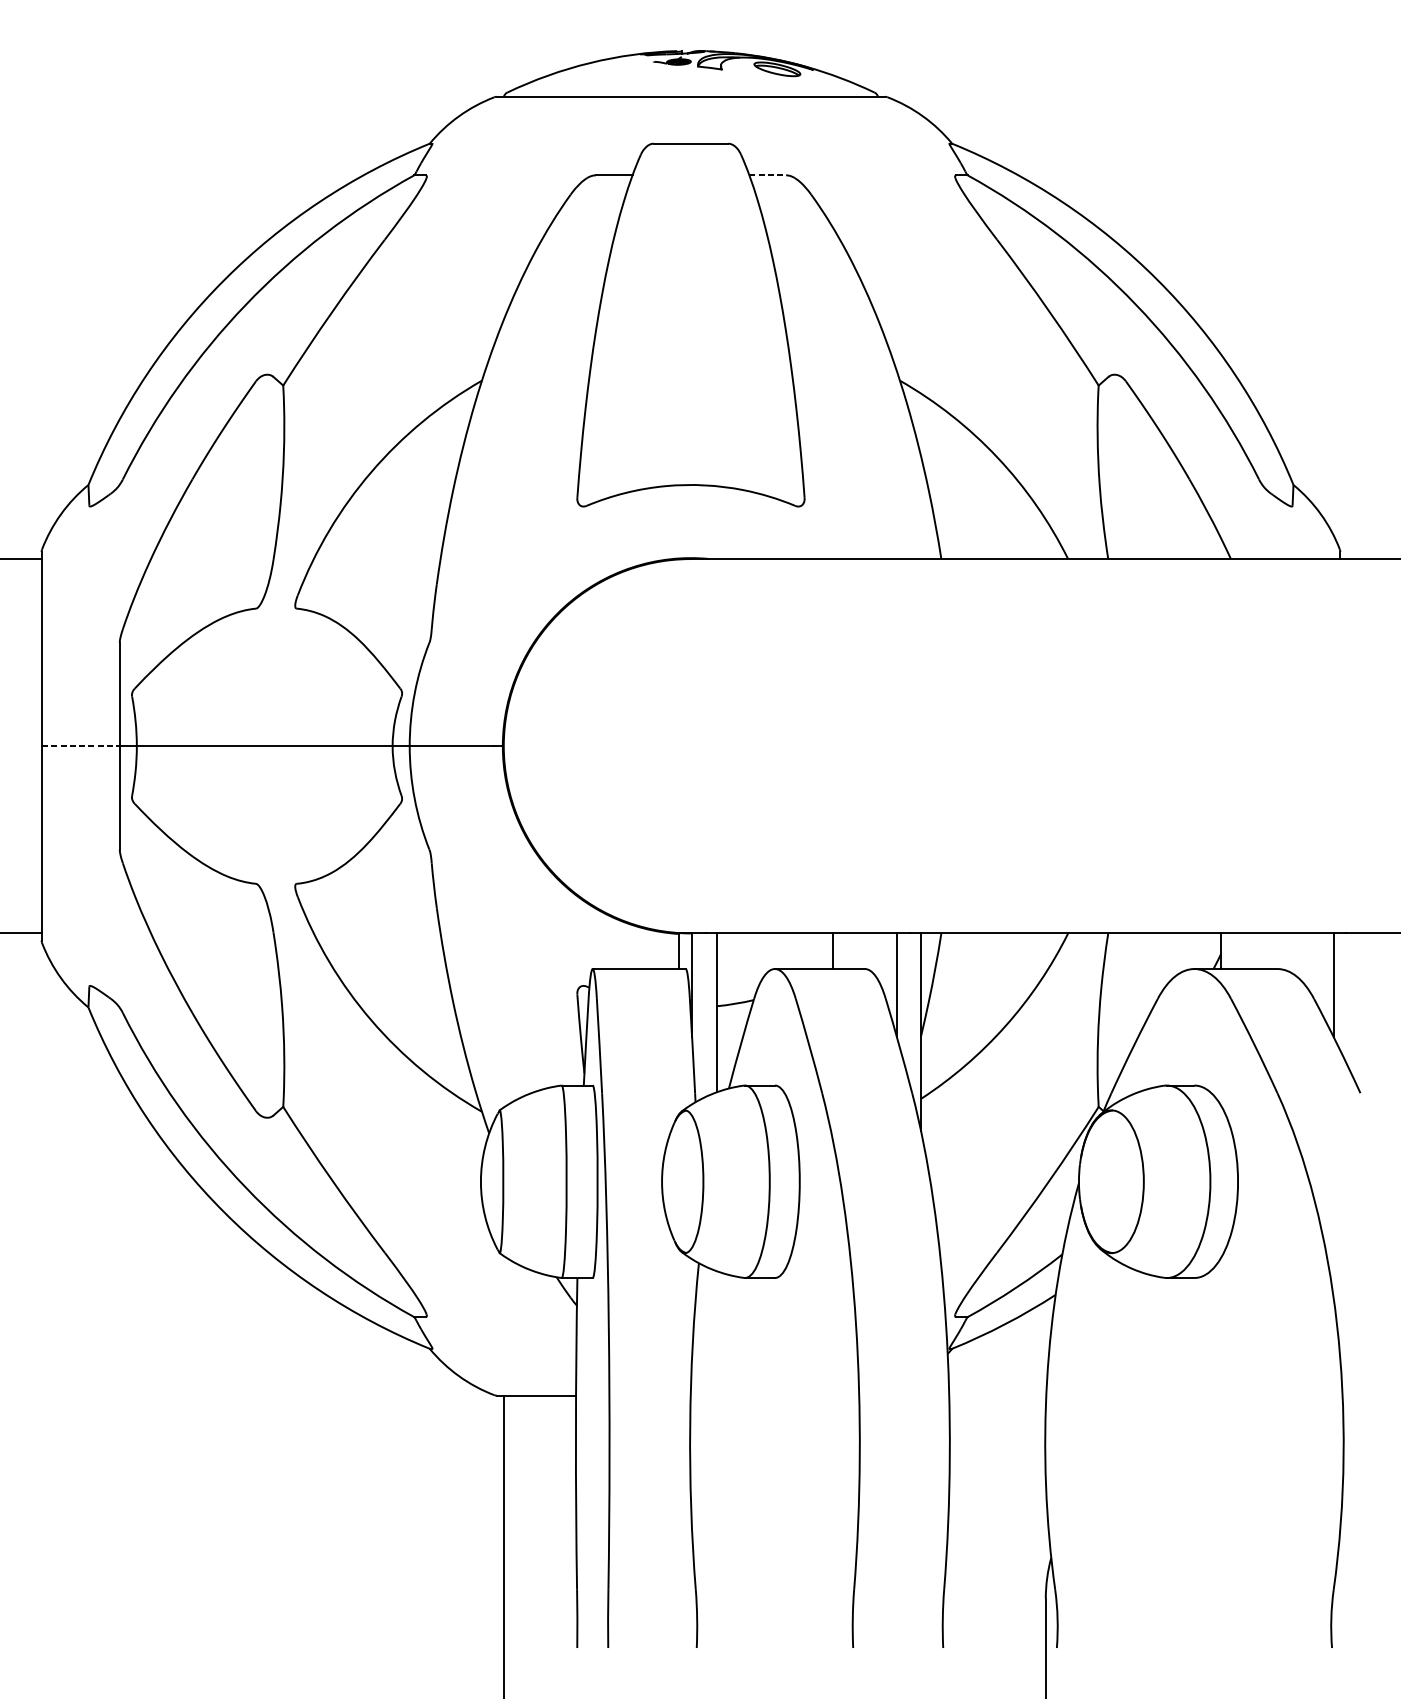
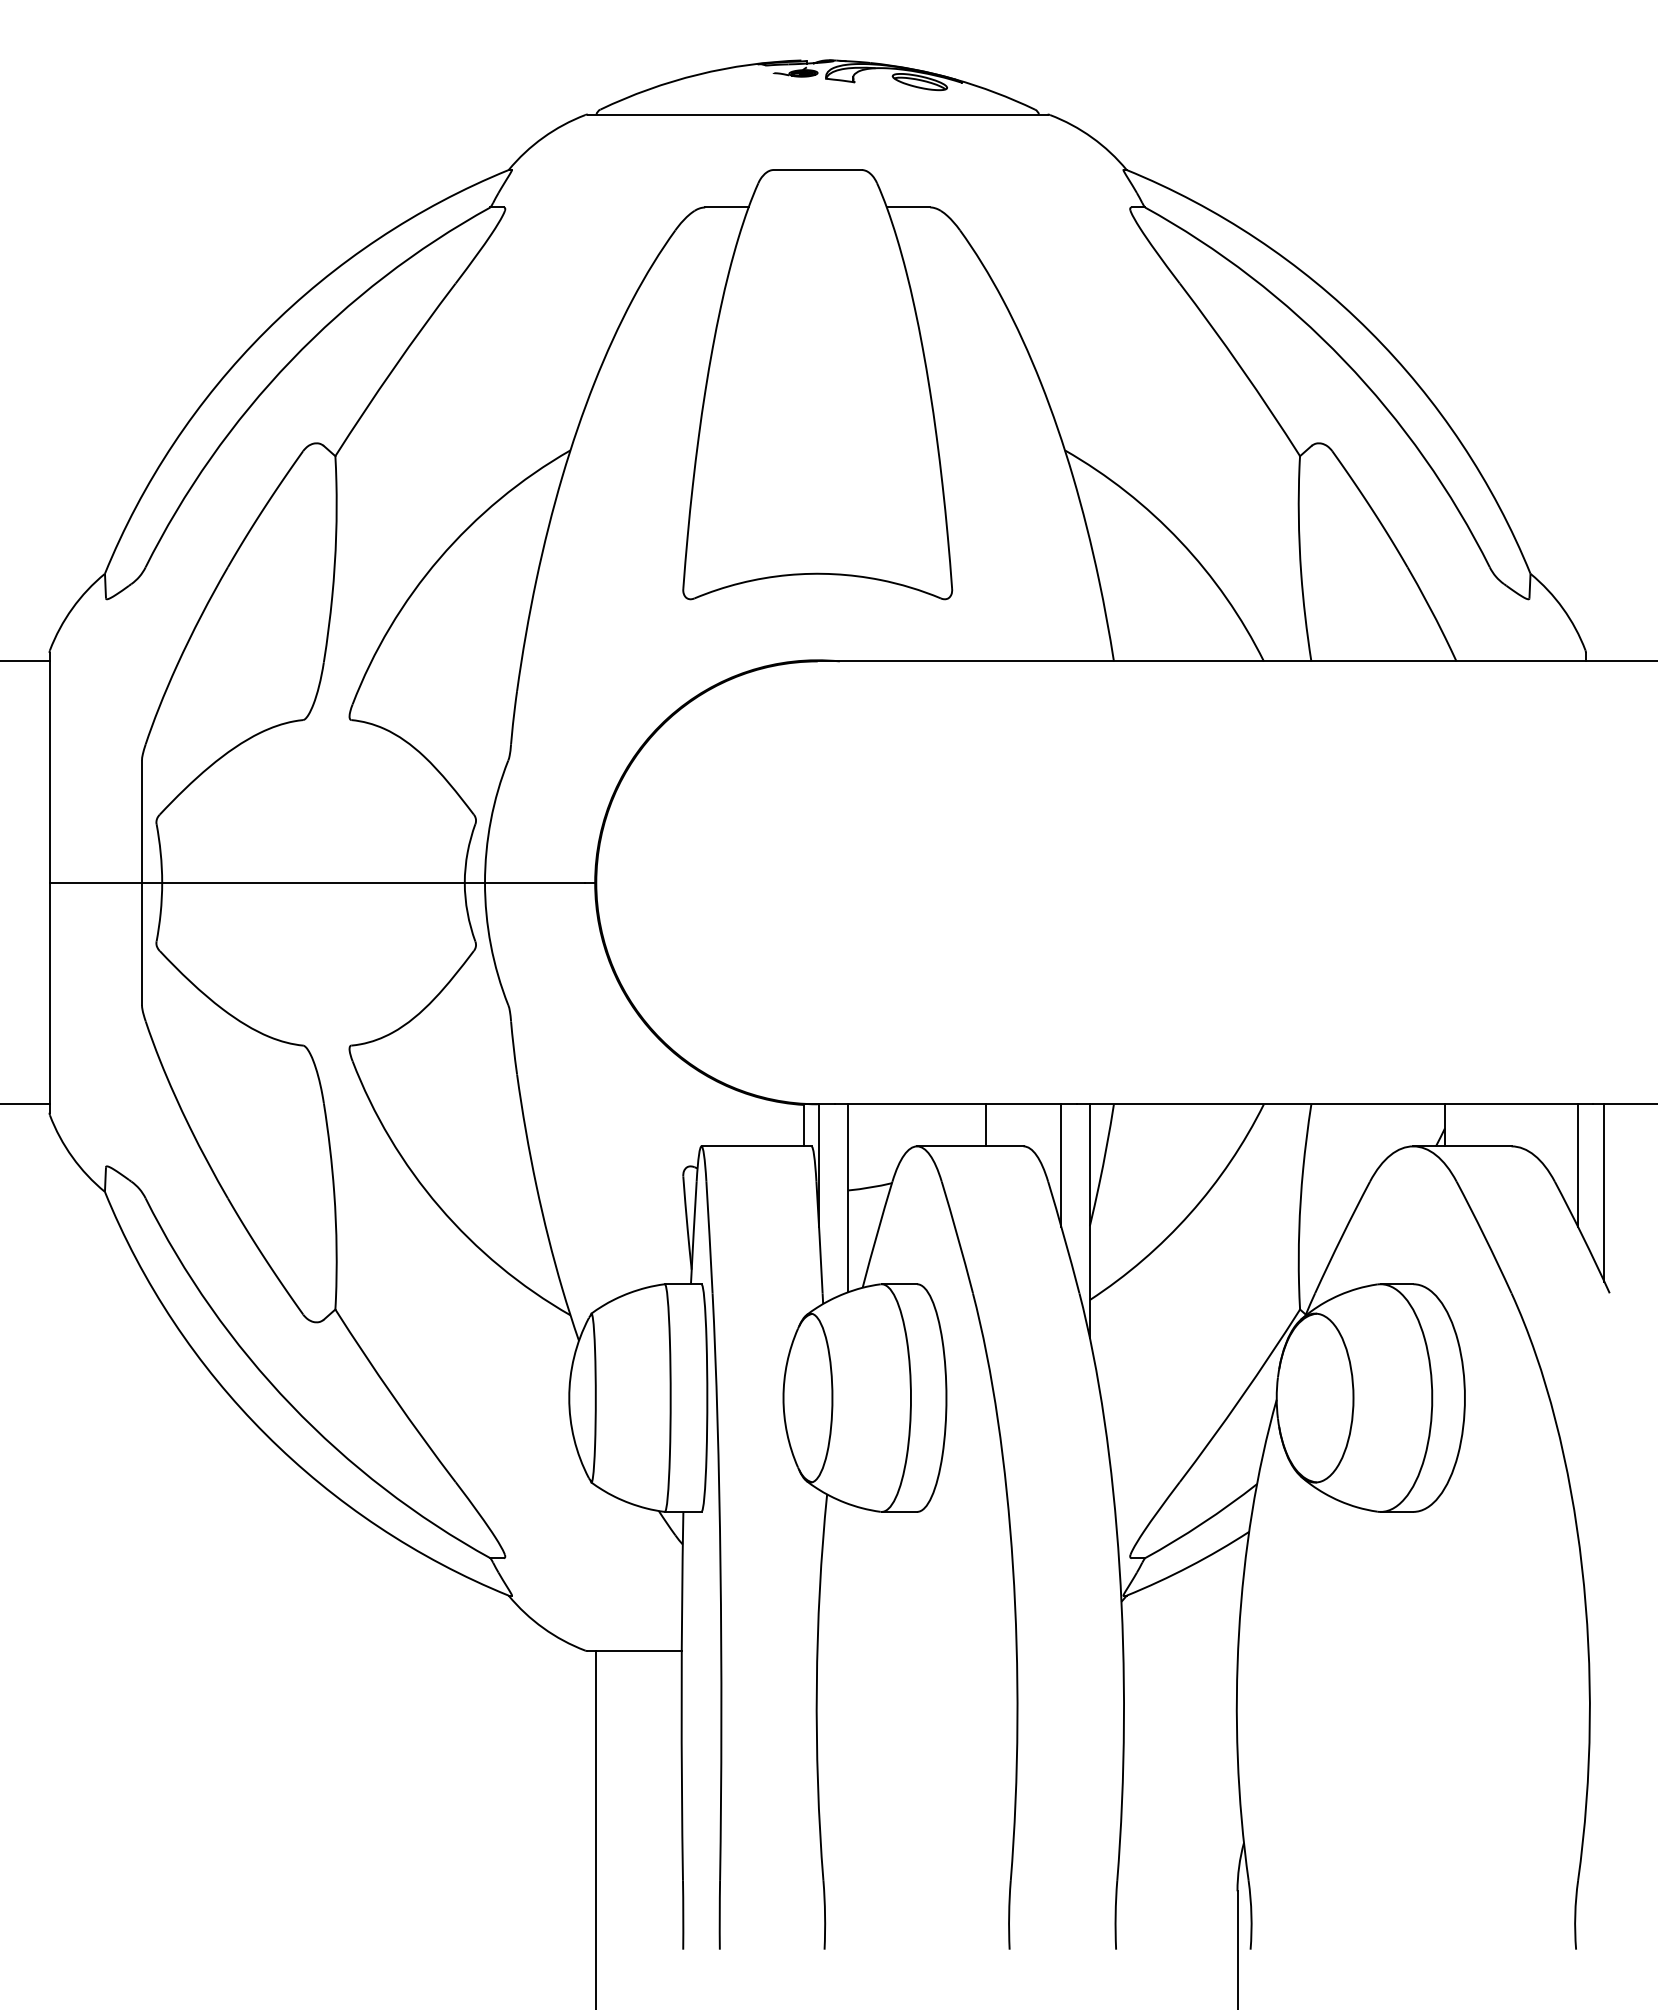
line: (767, 175) -> (908, 207), dashed -> solid
line: (81, 745) -> (96, 882), dashed -> solid
line: (1356, 1007) -> (1604, 1192), added

